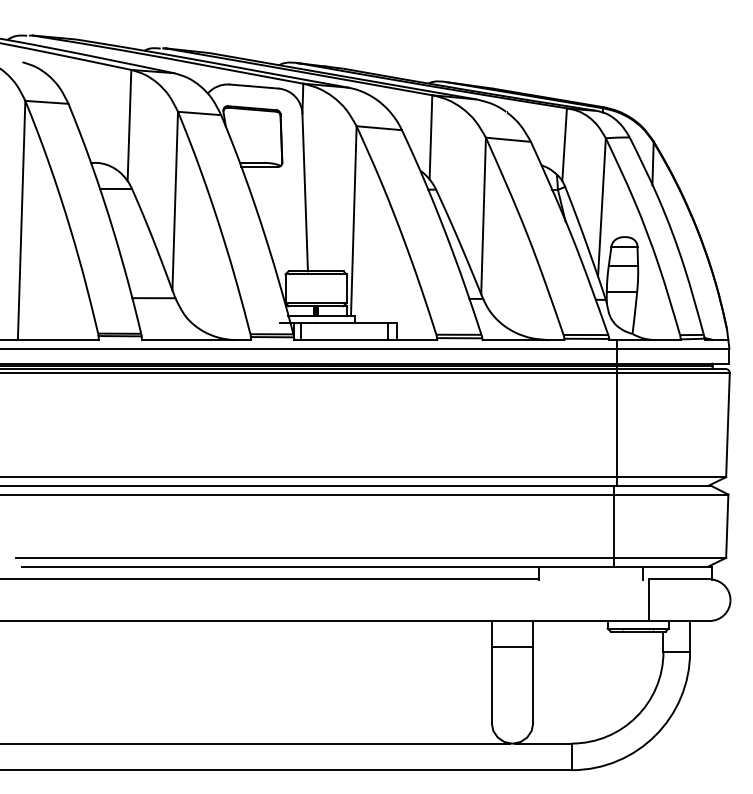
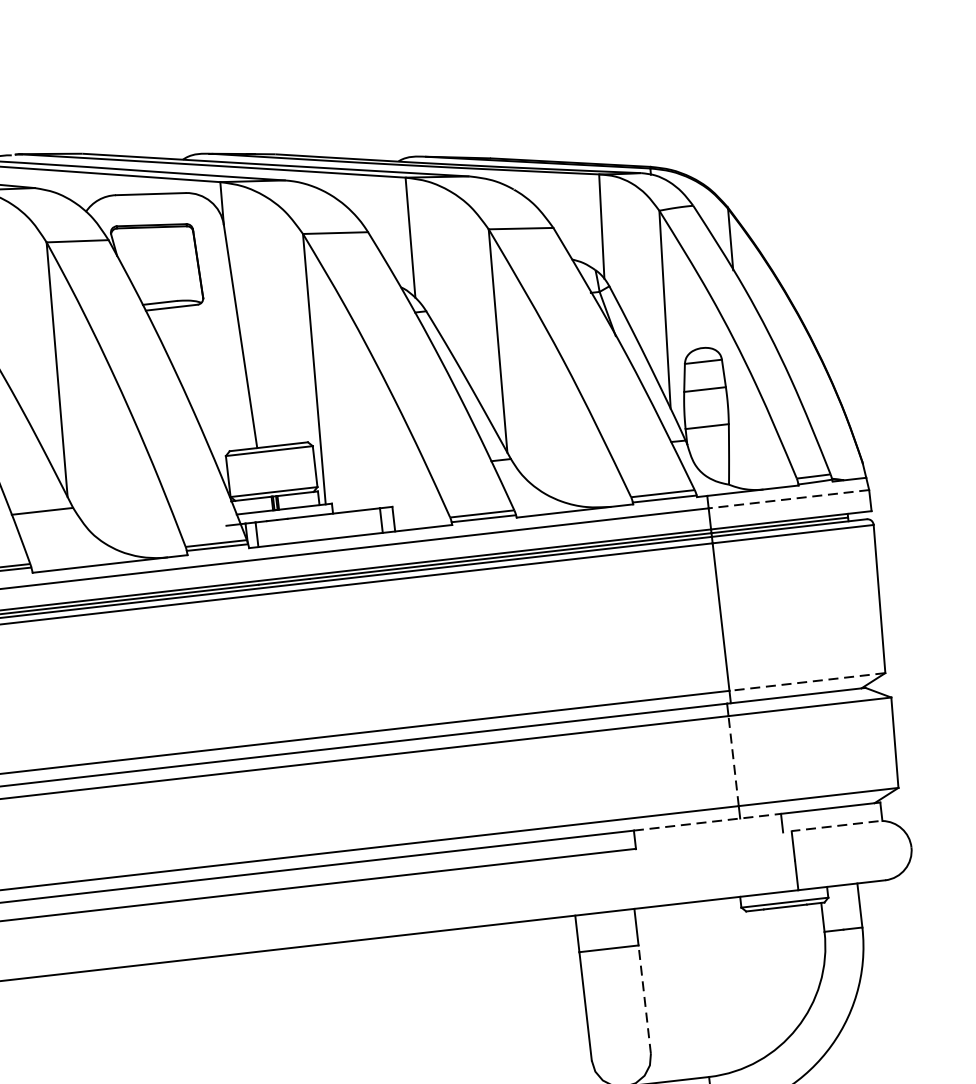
line: (672, 348) -> (788, 498), solid -> dashed
line: (671, 477) -> (807, 682), solid -> dashed
line: (613, 526) -> (733, 761), solid -> dashed
line: (590, 566) -> (706, 822), solid -> dashed
line: (679, 579) -> (835, 826), solid -> dashed
line: (533, 684) -> (644, 999), solid -> dashed

